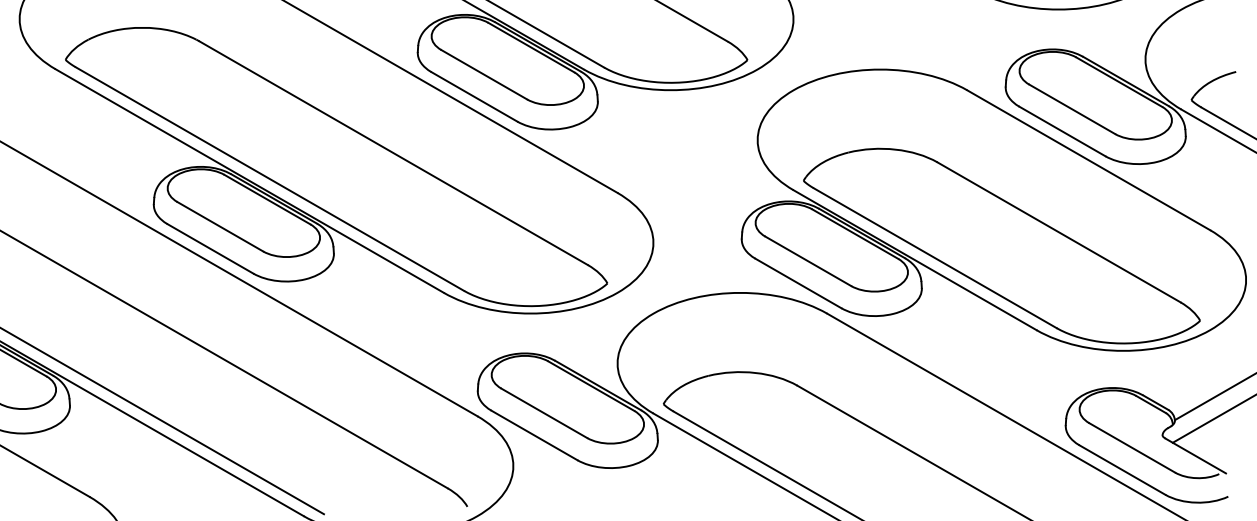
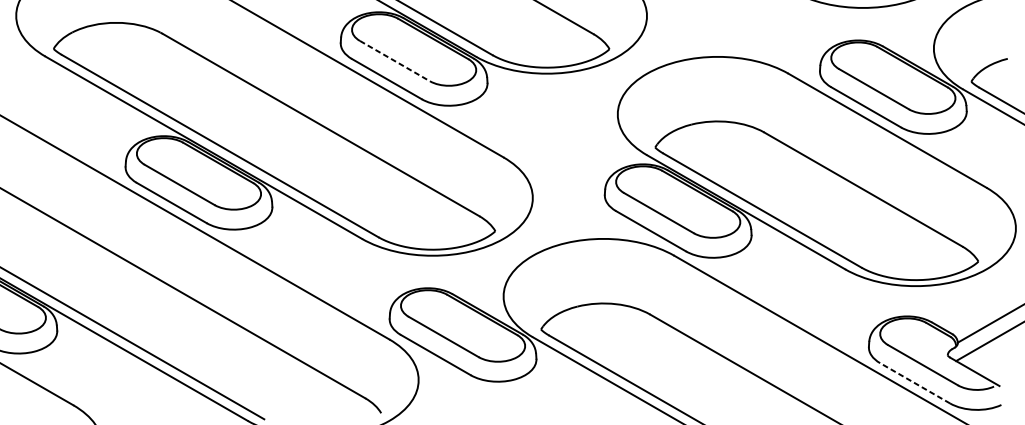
line: (484, 75) -> (395, 61), solid -> dashed
line: (1122, 469) -> (915, 382), solid -> dashed

